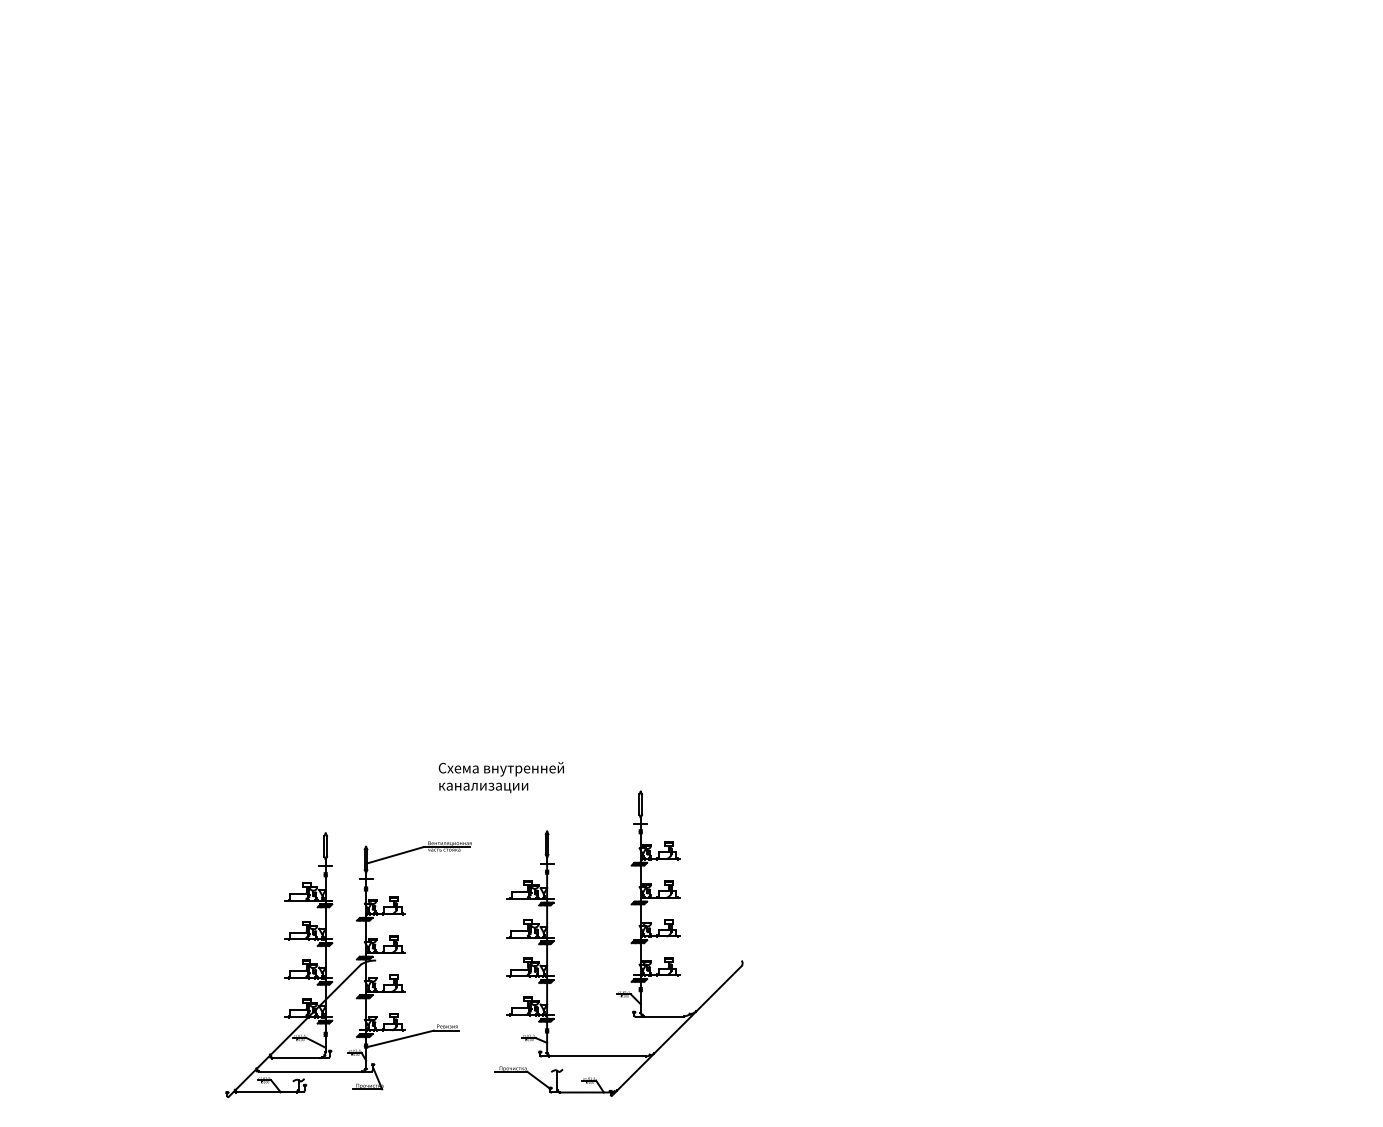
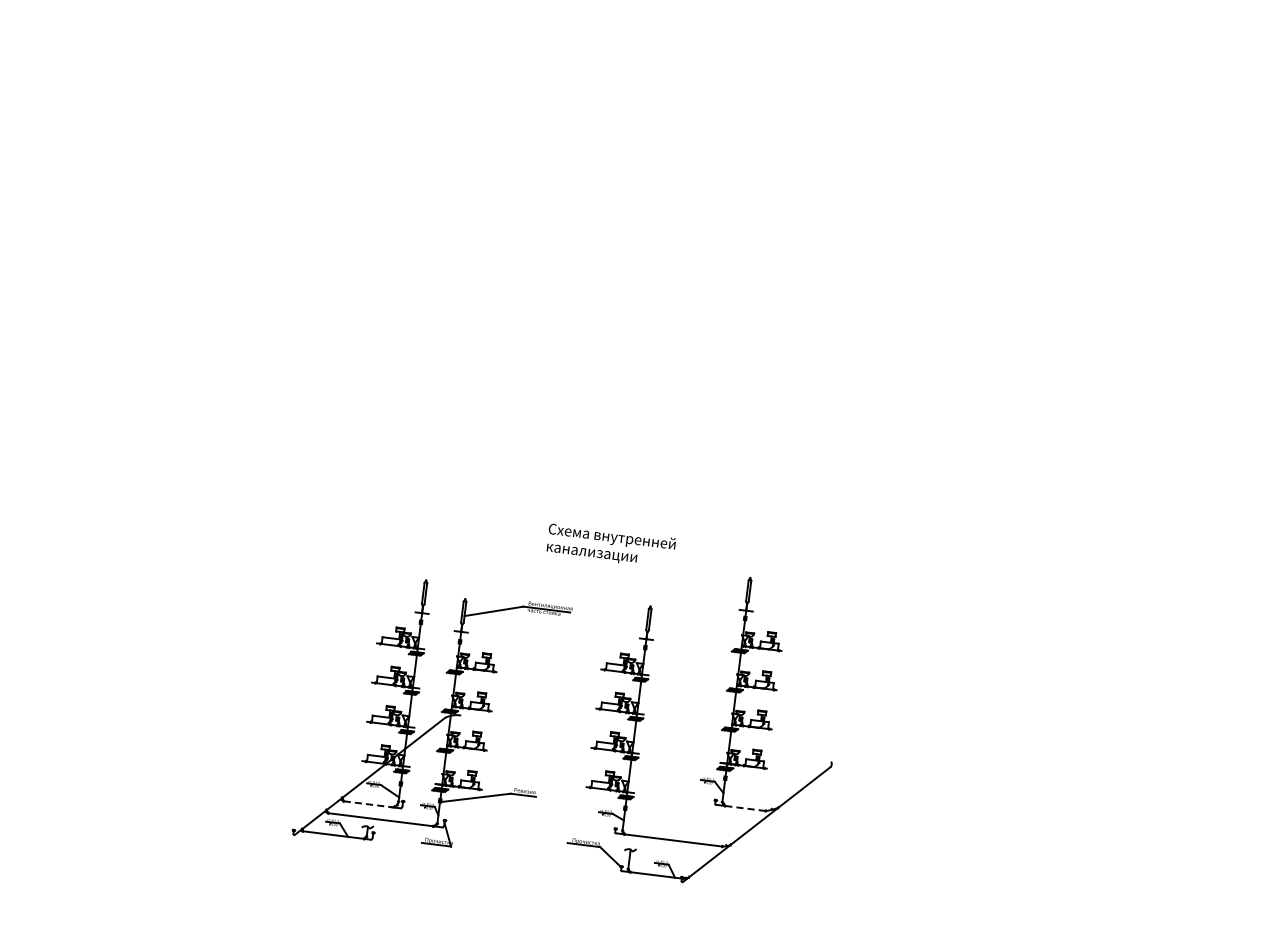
line: (663, 1016) -> (744, 808), solid -> dashed
line: (295, 1058) -> (367, 804), solid -> dashed

